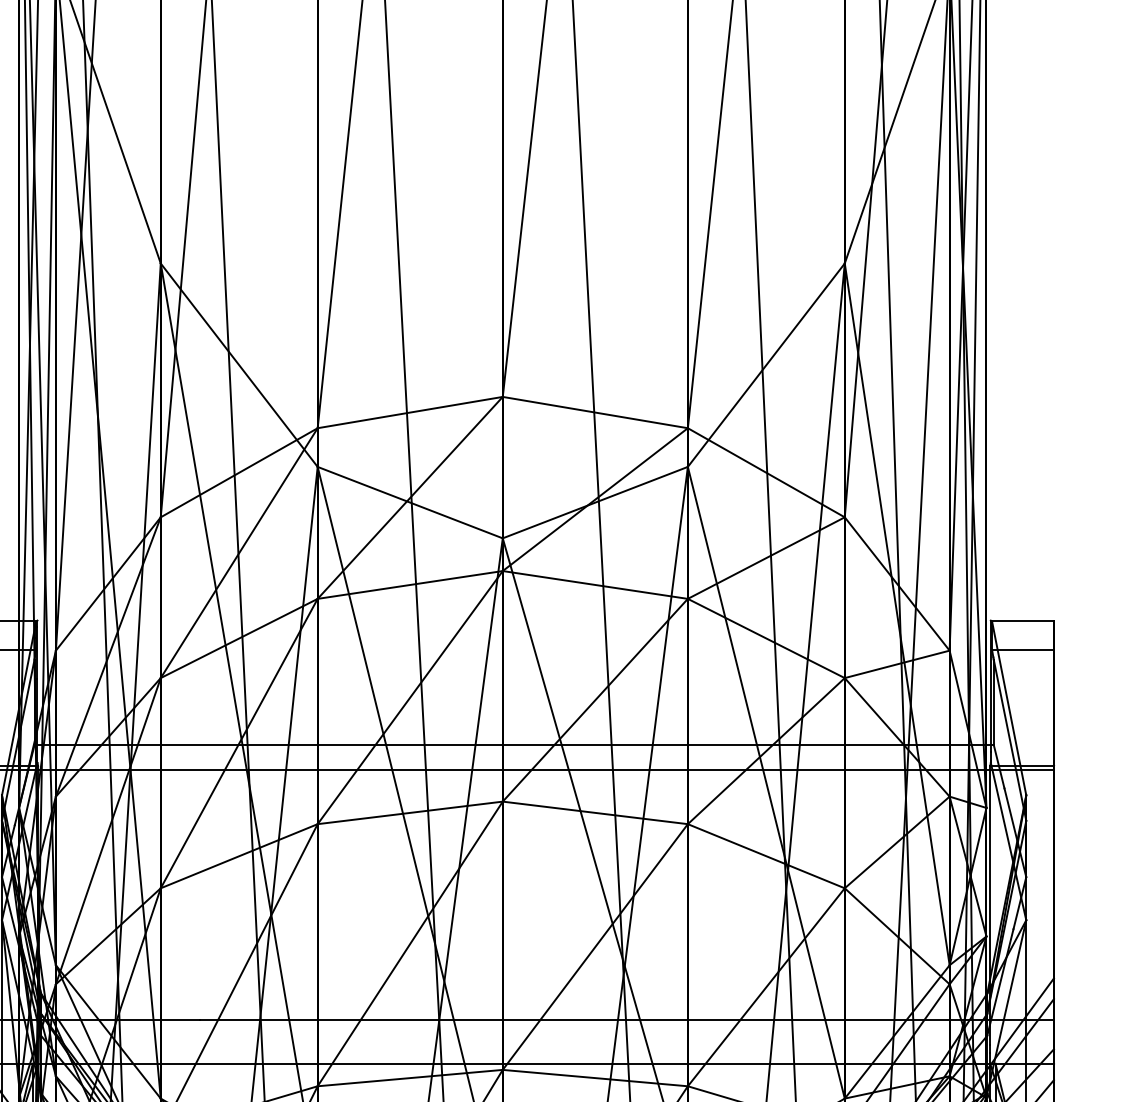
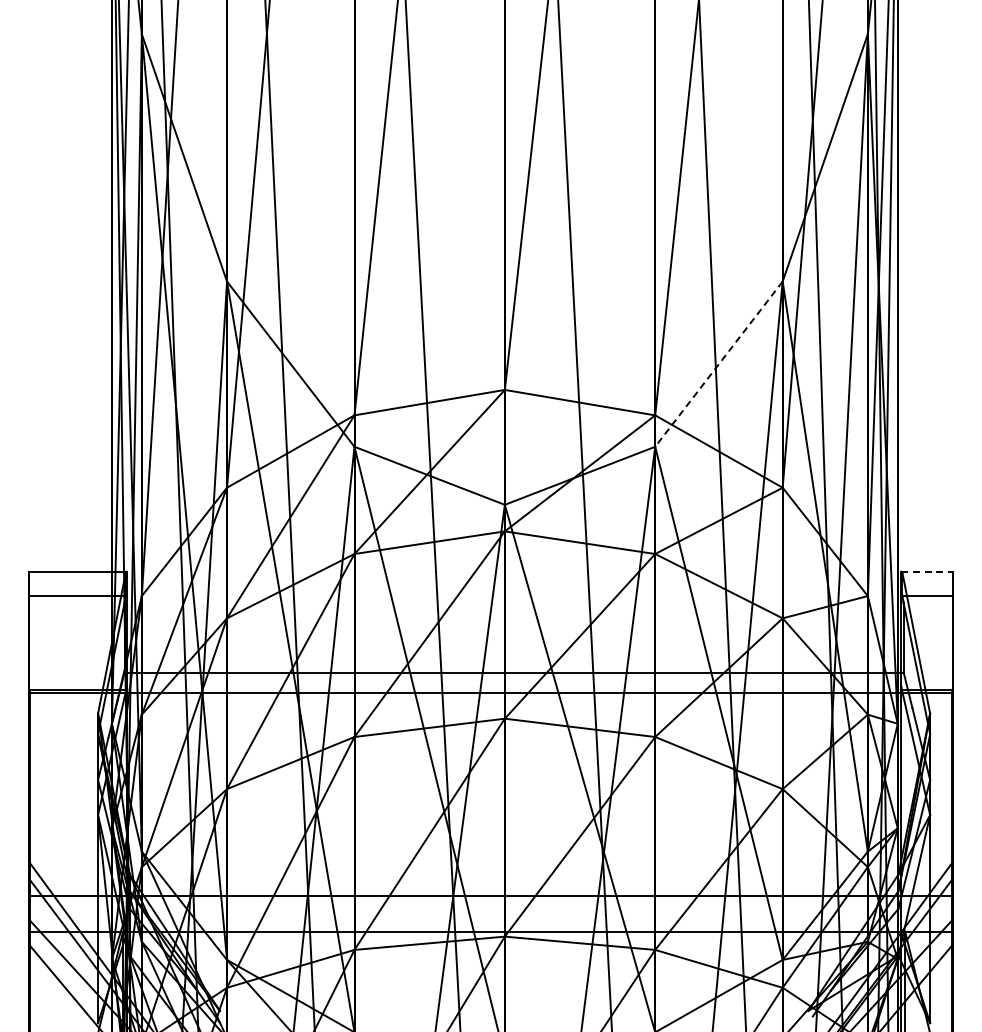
line: (765, 365) -> (718, 364), solid -> dashed
line: (1021, 620) -> (926, 571), solid -> dashed

